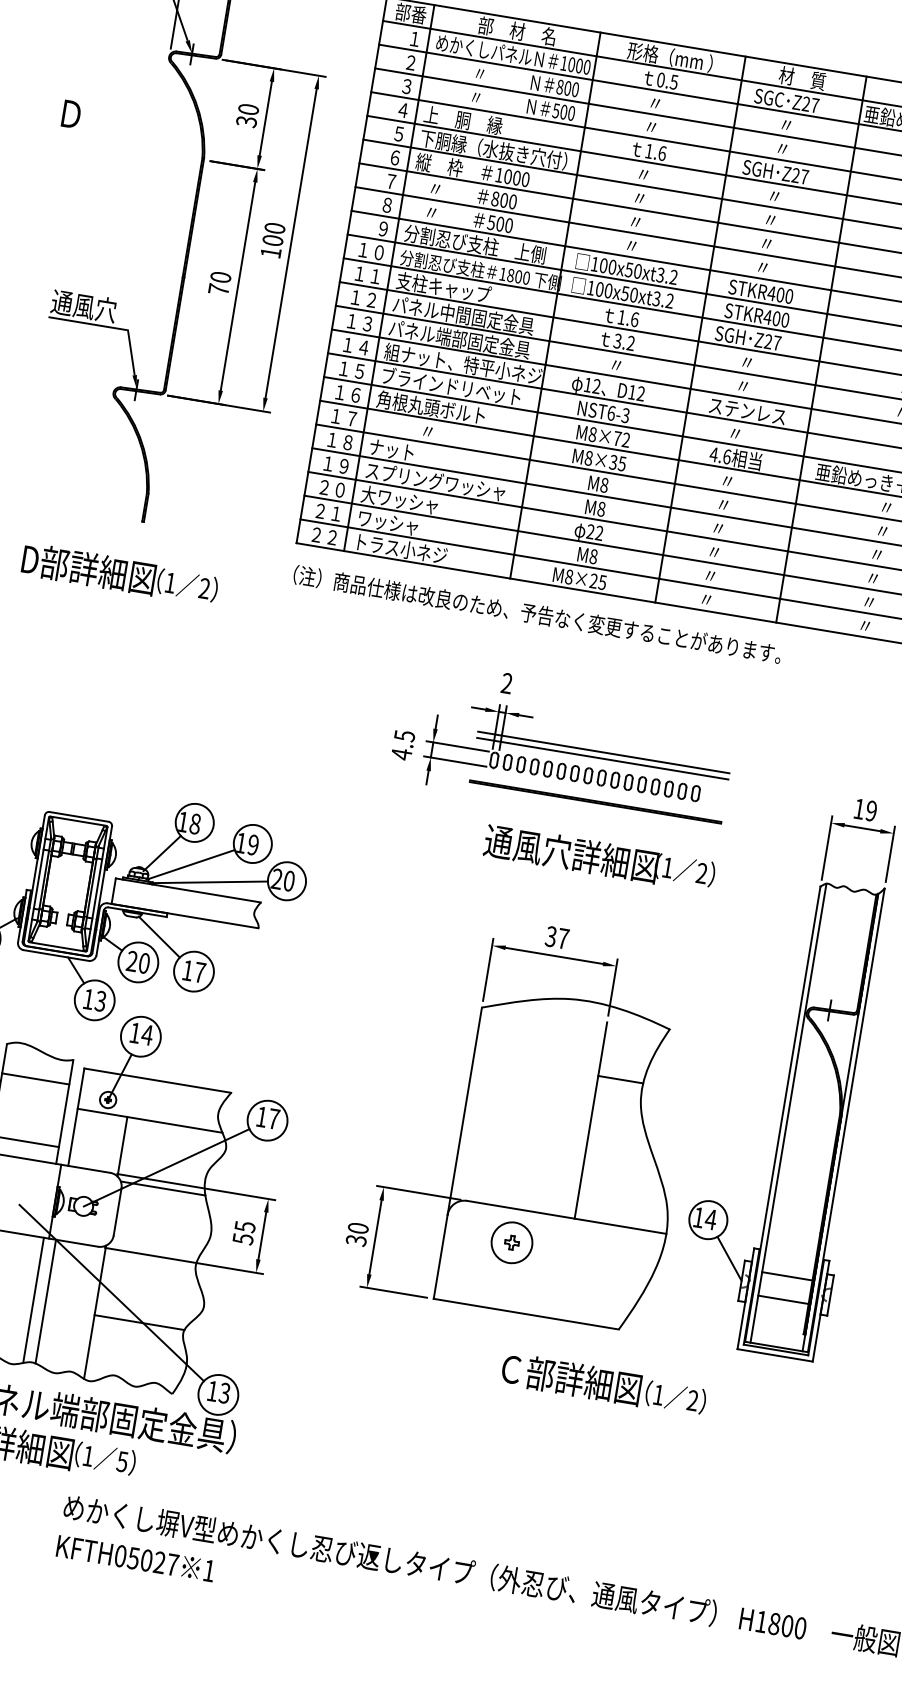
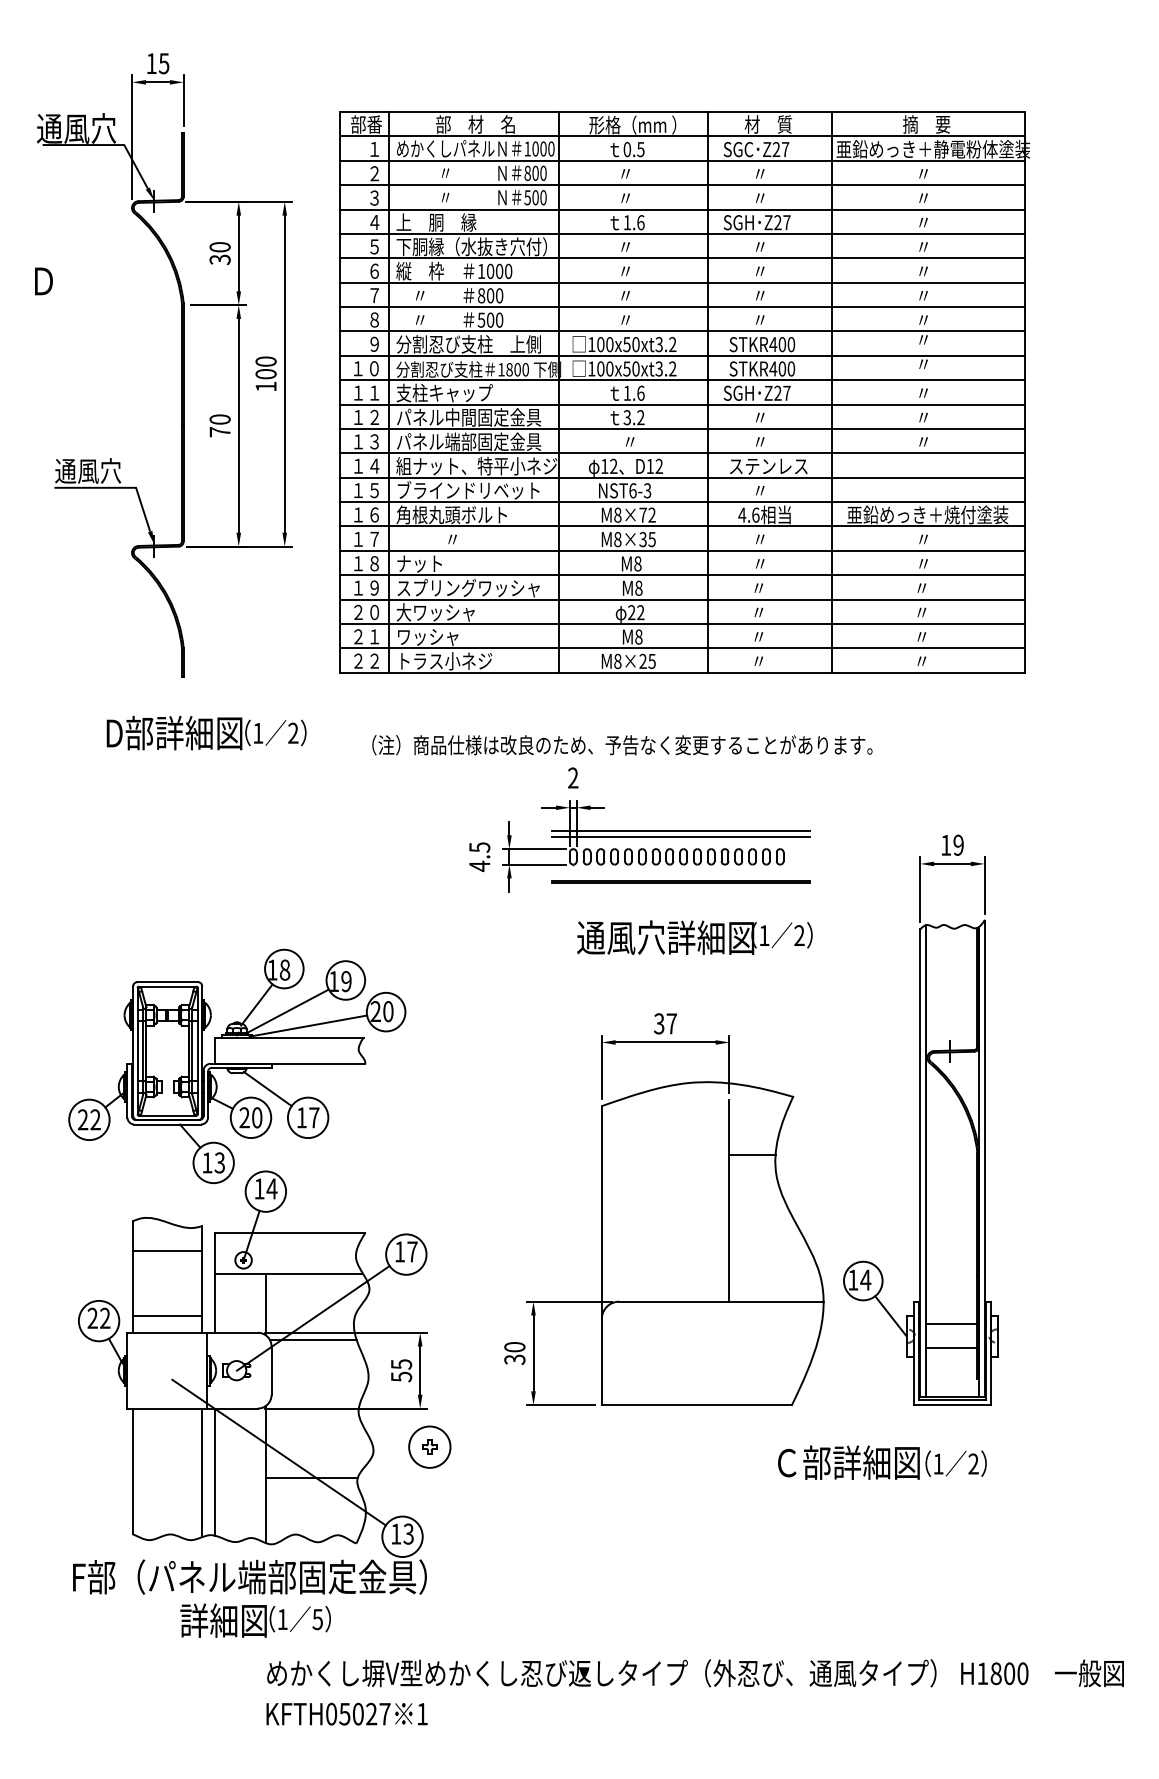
text: (120, 573) -> (206, 732), moved
text: (537, 614) -> (622, 745), moved
part: (511, 1242) -> (429, 1446), moved
text: (604, 1384) -> (882, 1462), moved

